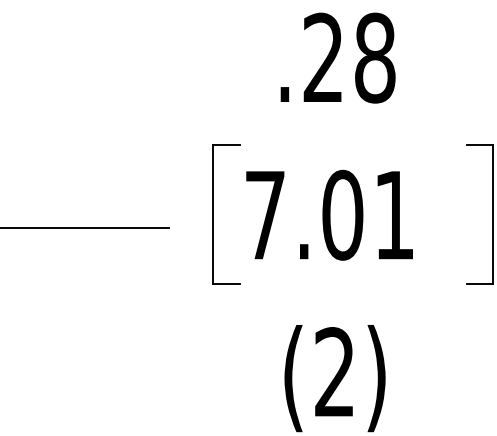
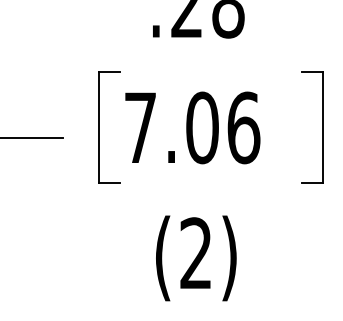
text: (394, 214) -> (243, 127), 7.01 -> 7.06

